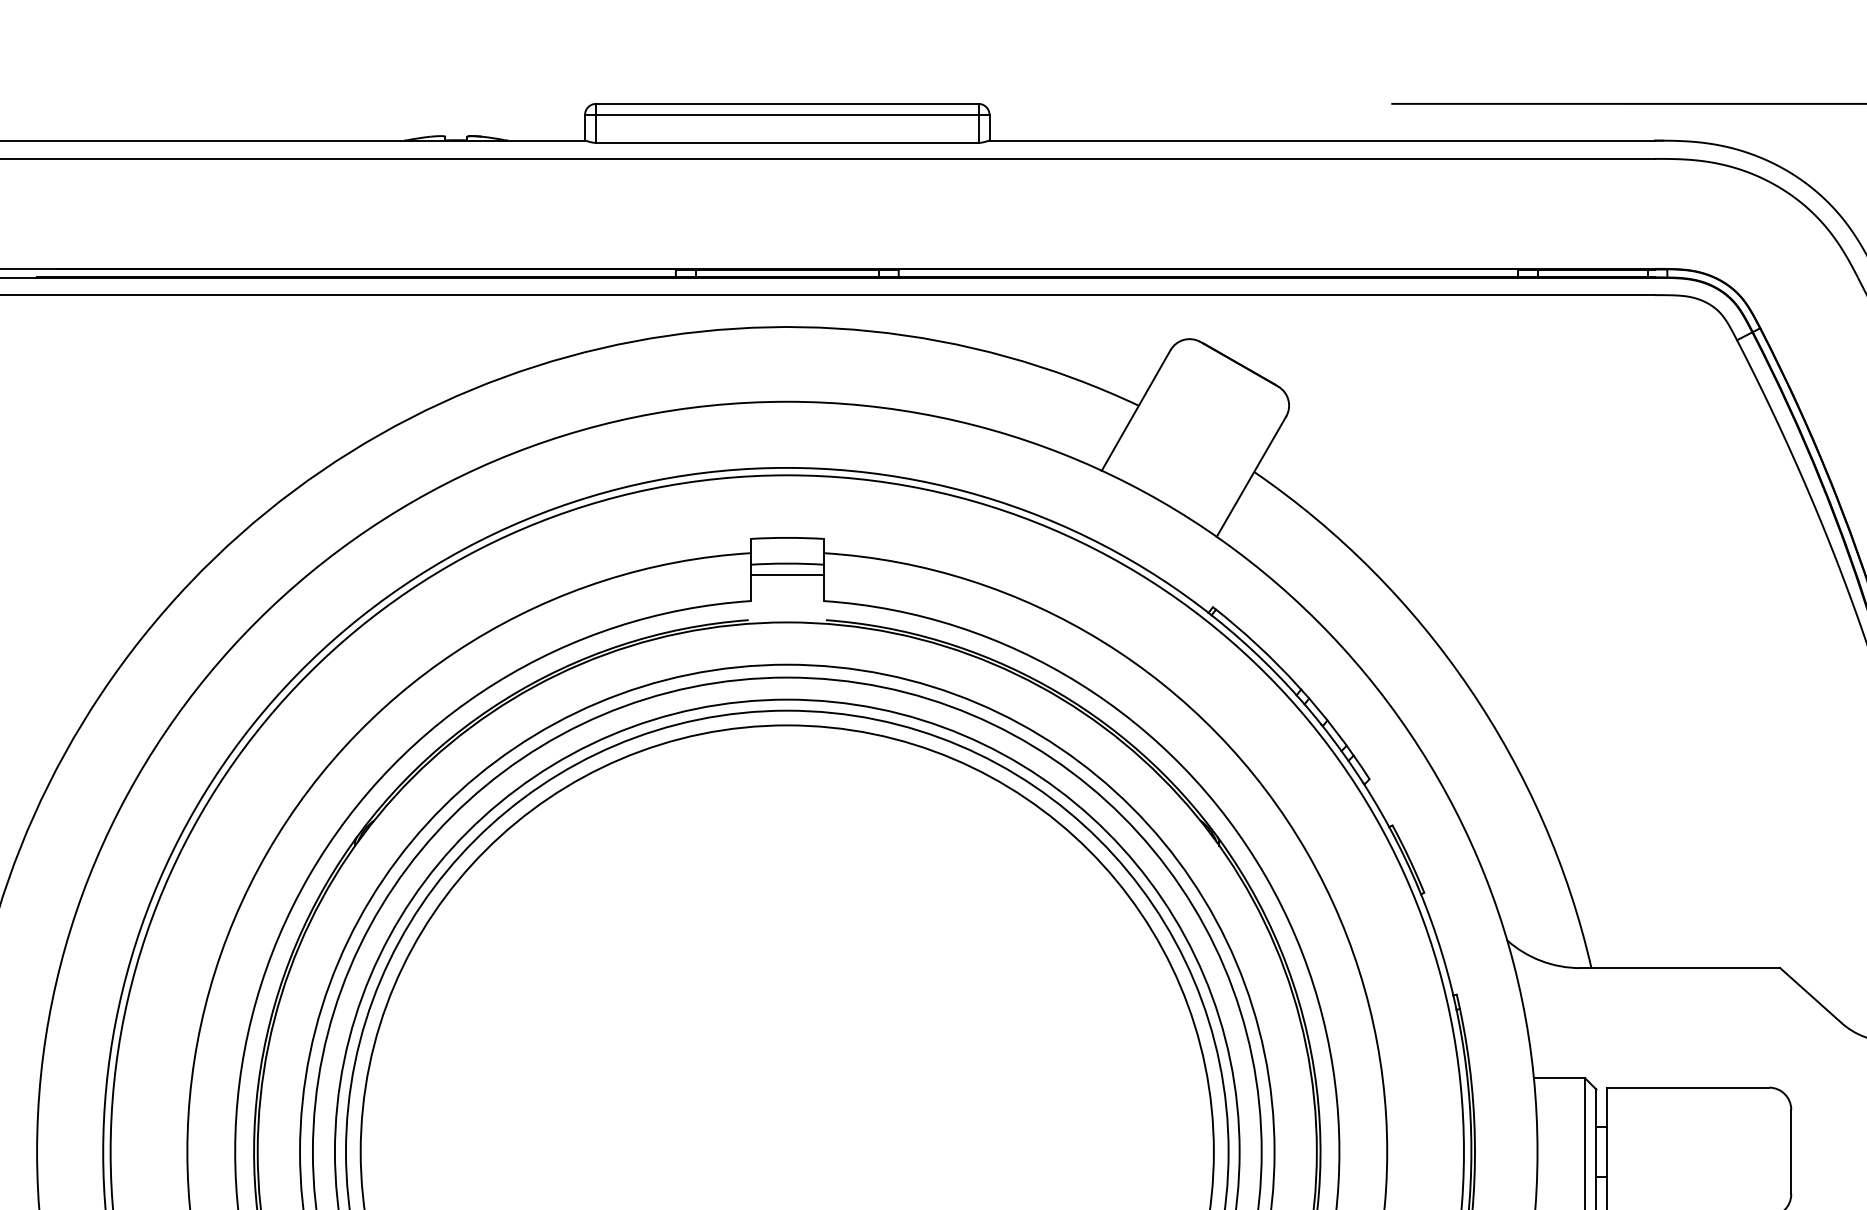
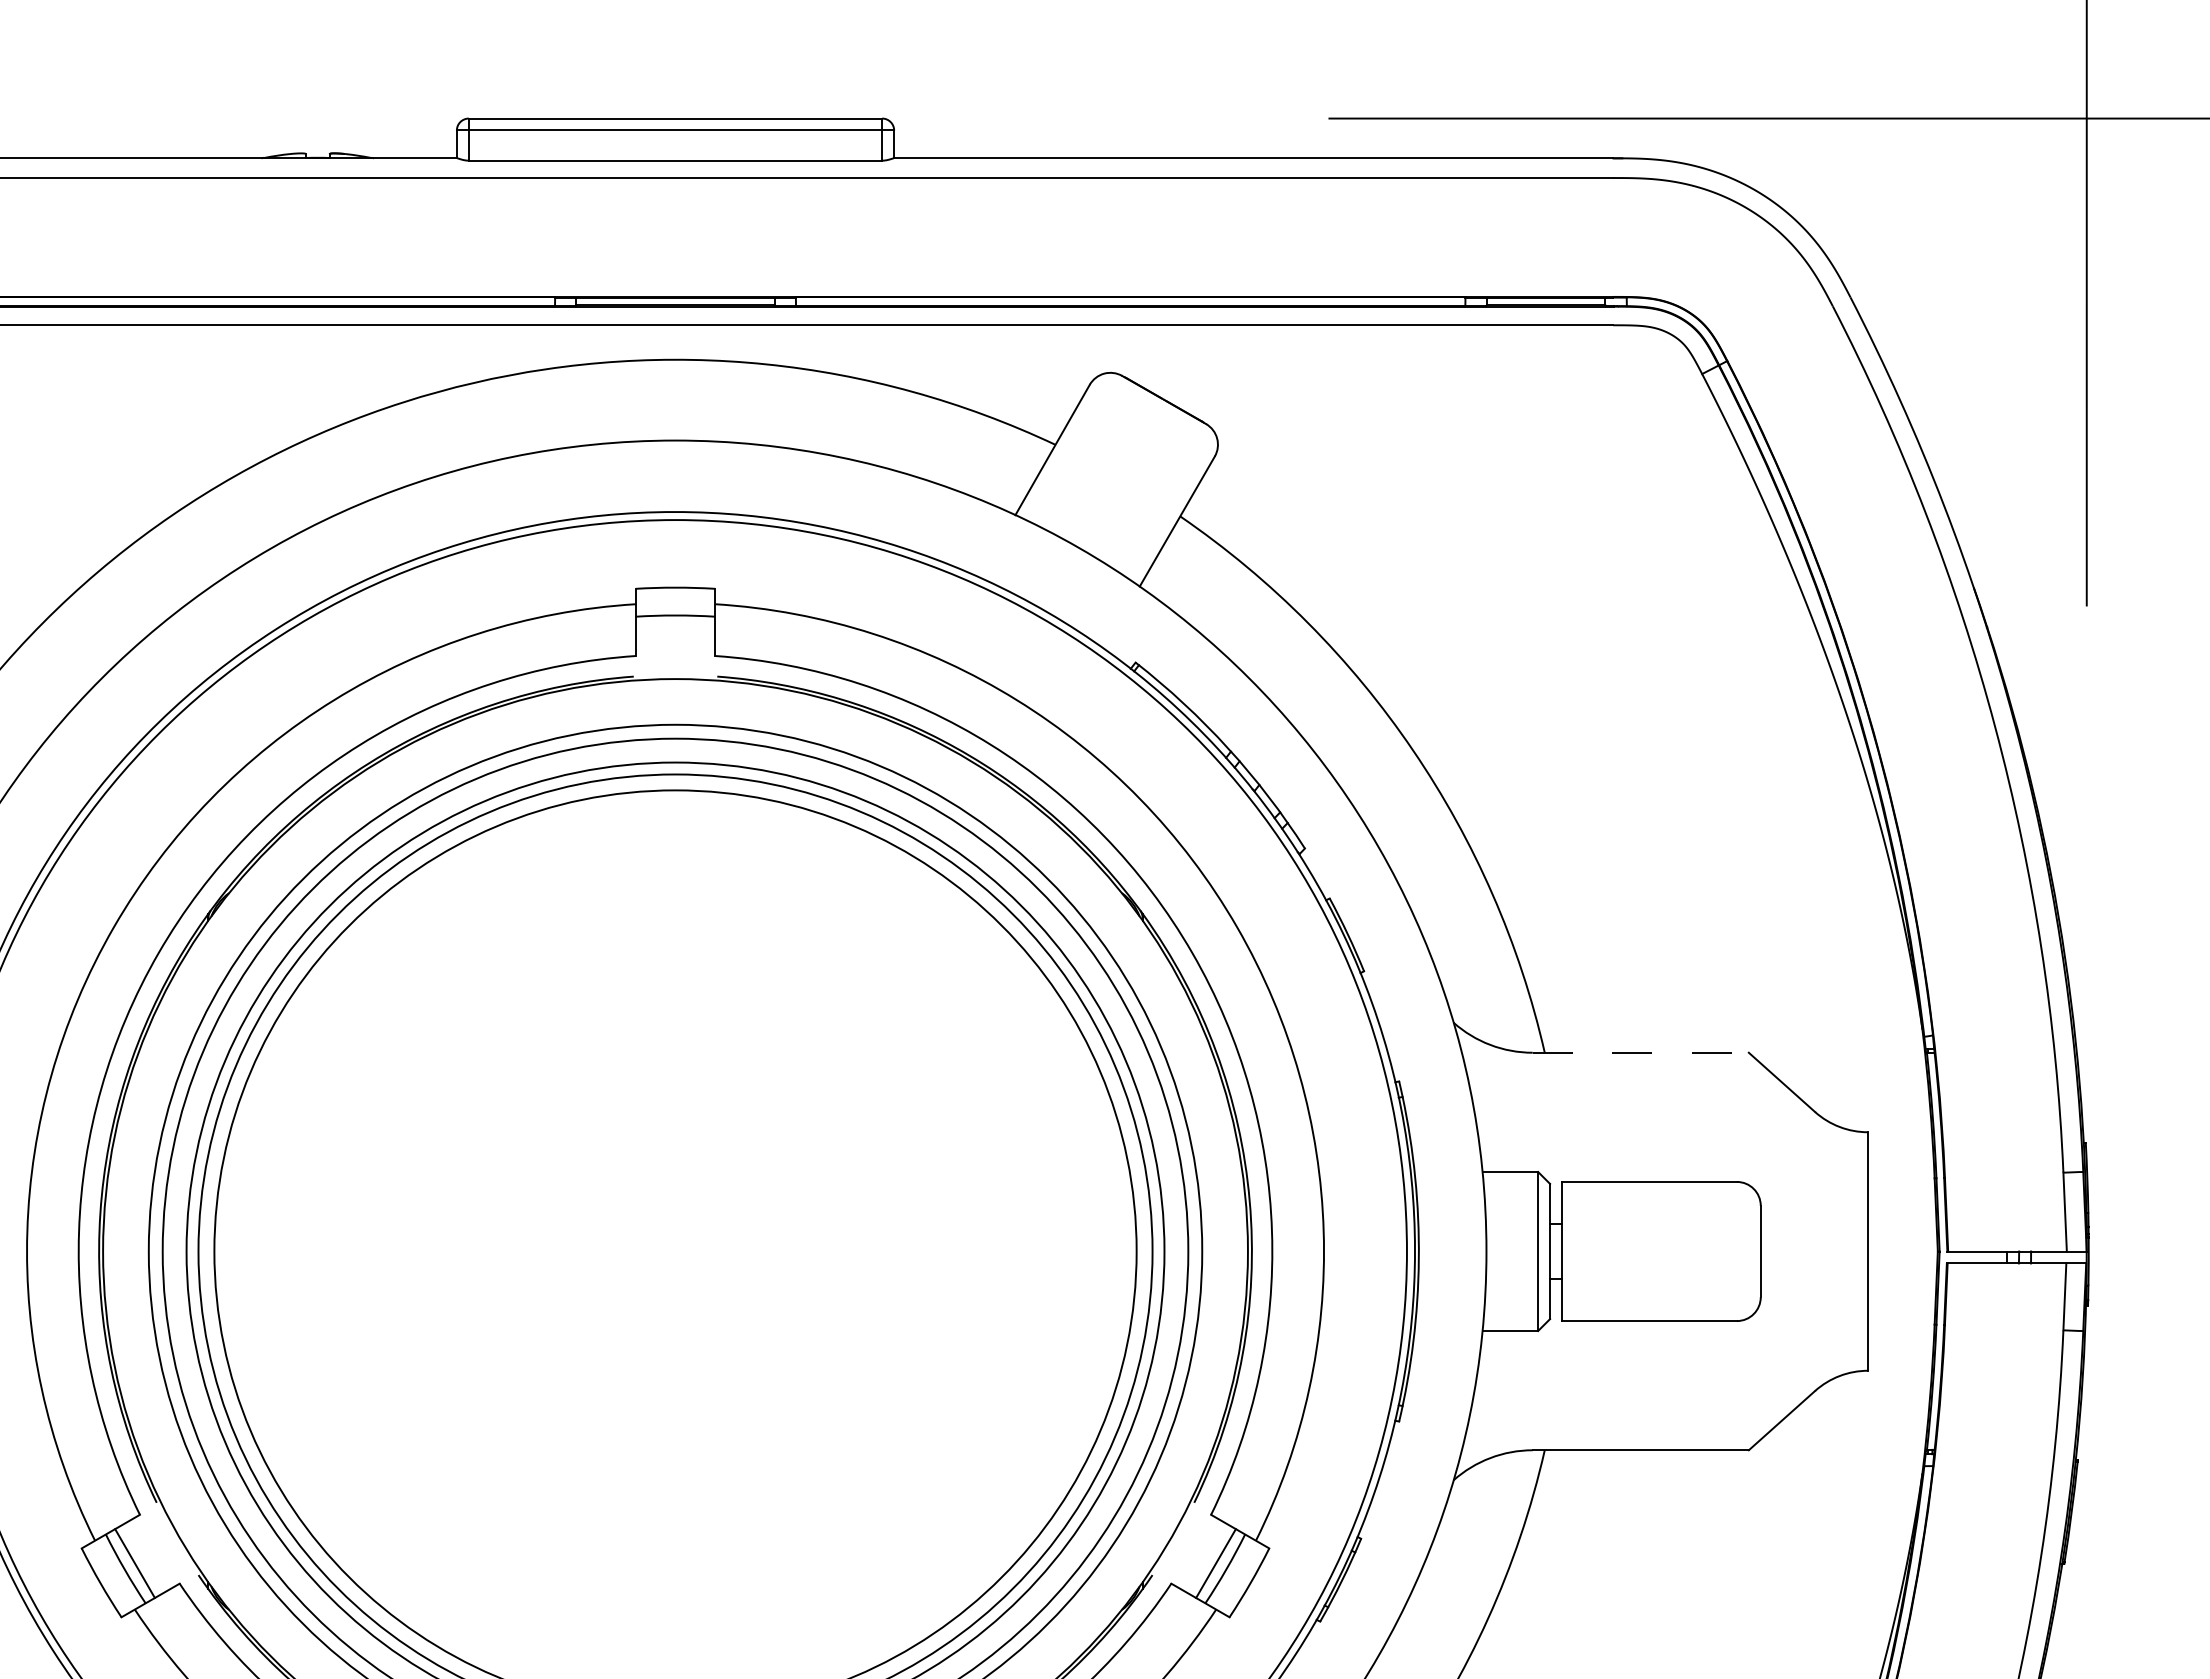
line: (787, 574) -> (675, 627), removed
line: (1680, 967) -> (1641, 1052), solid -> dashed

